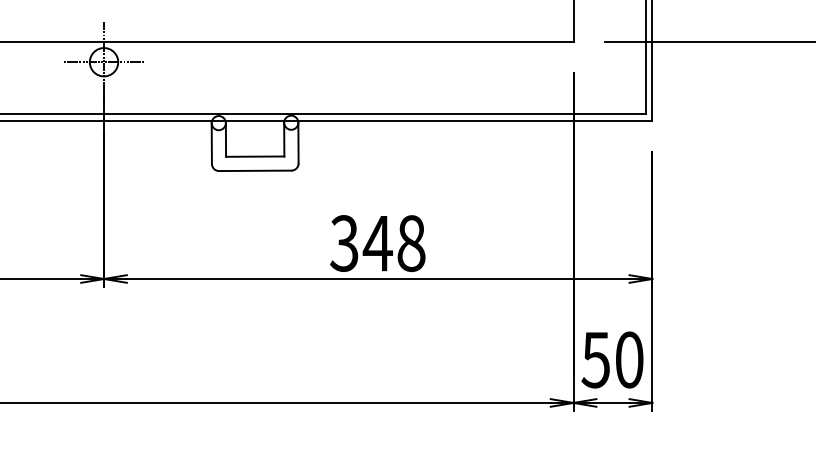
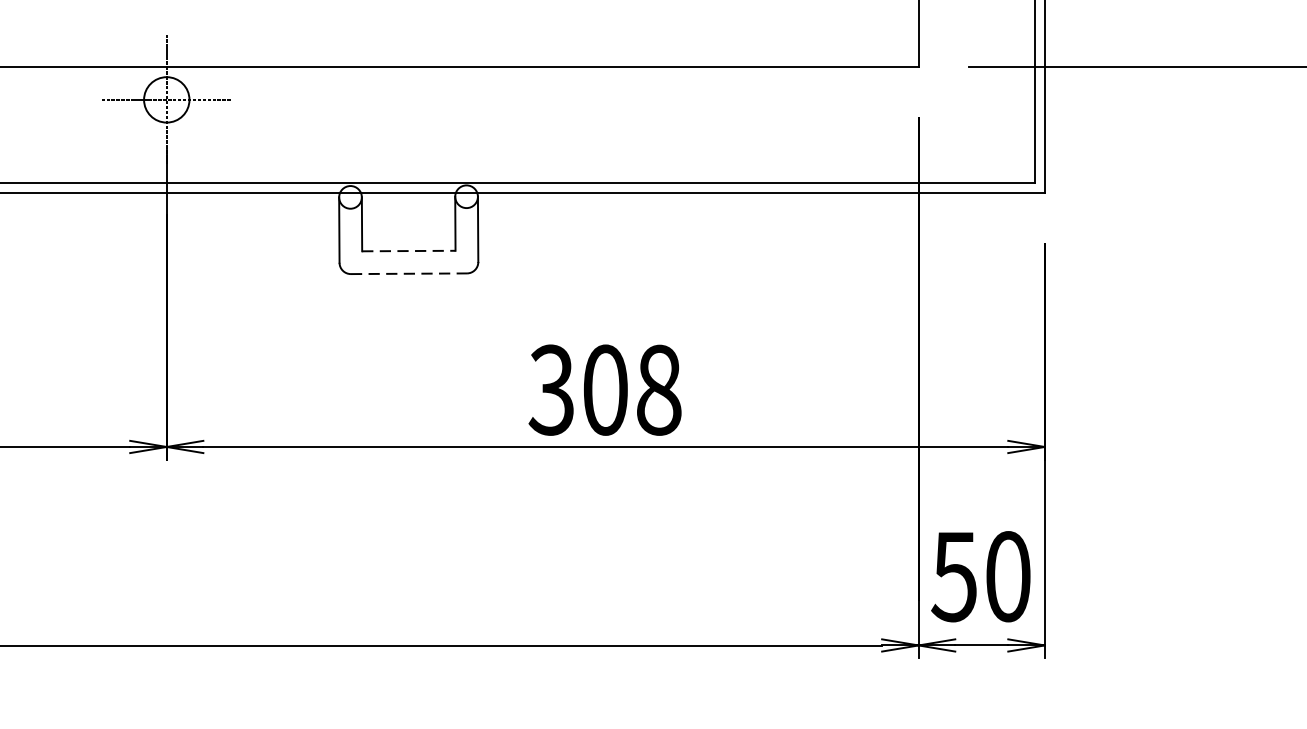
line: (255, 156) -> (409, 250), solid -> dashed
line: (255, 170) -> (409, 273), solid -> dashed
text: (377, 243) -> (604, 390), 348 -> 308

